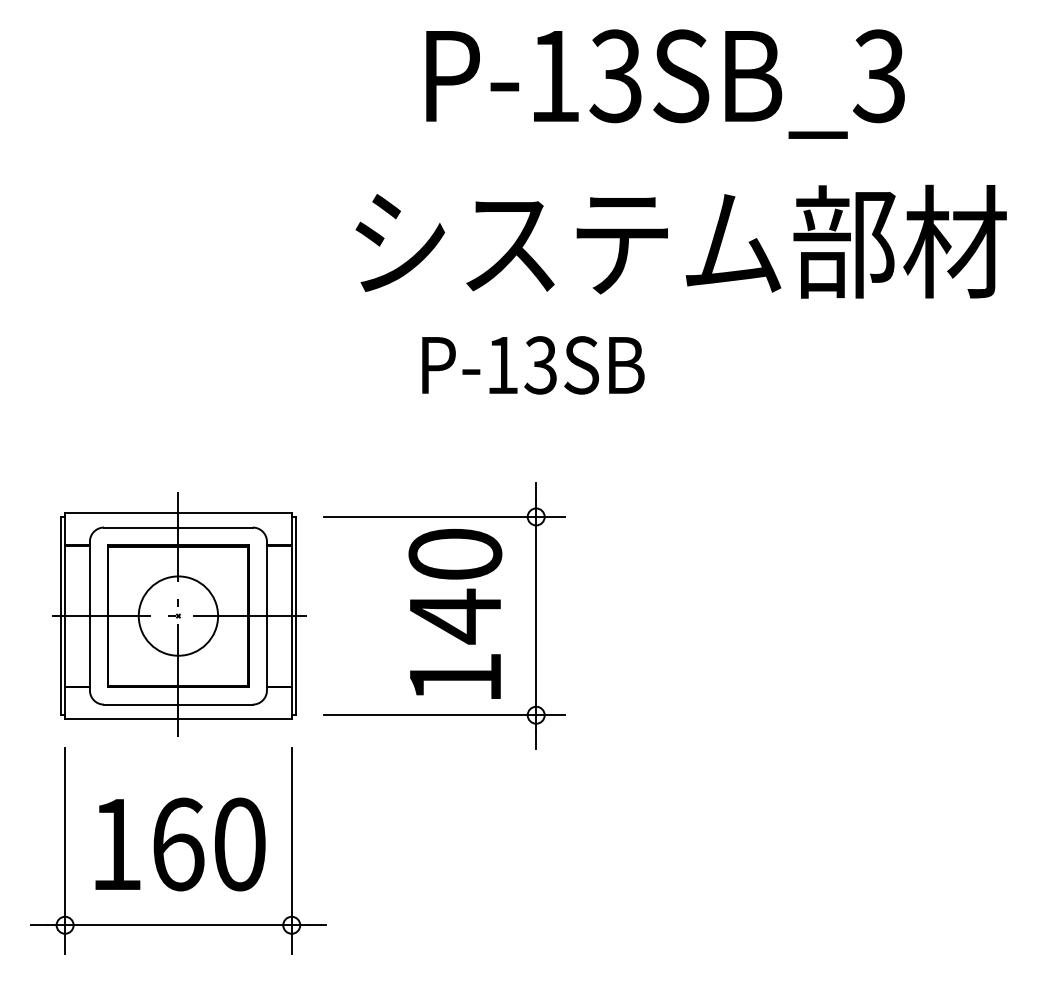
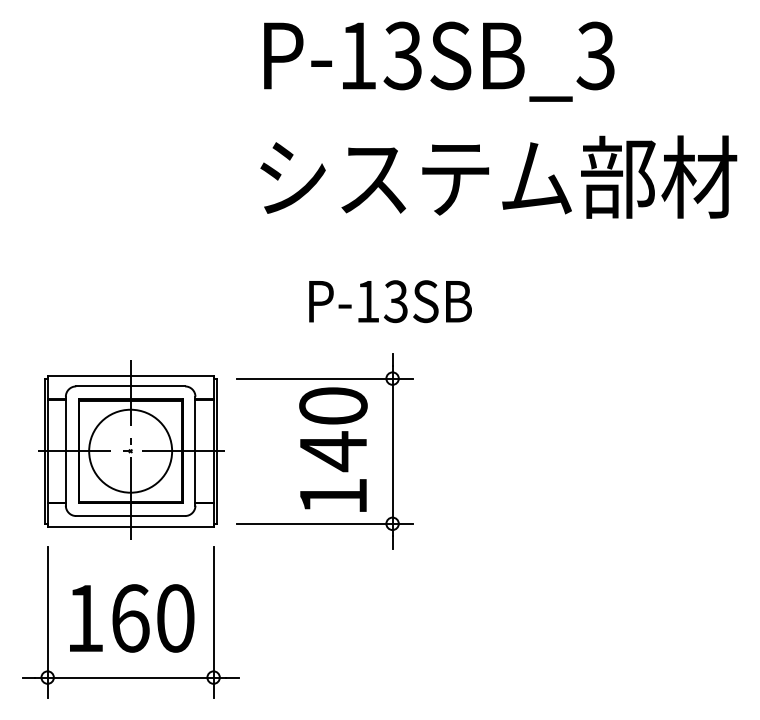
text: (665, 83) -> (439, 61), moved
text: (533, 365) -> (390, 301), moved
circle: (178, 615) -> (130, 450), size x1.43

